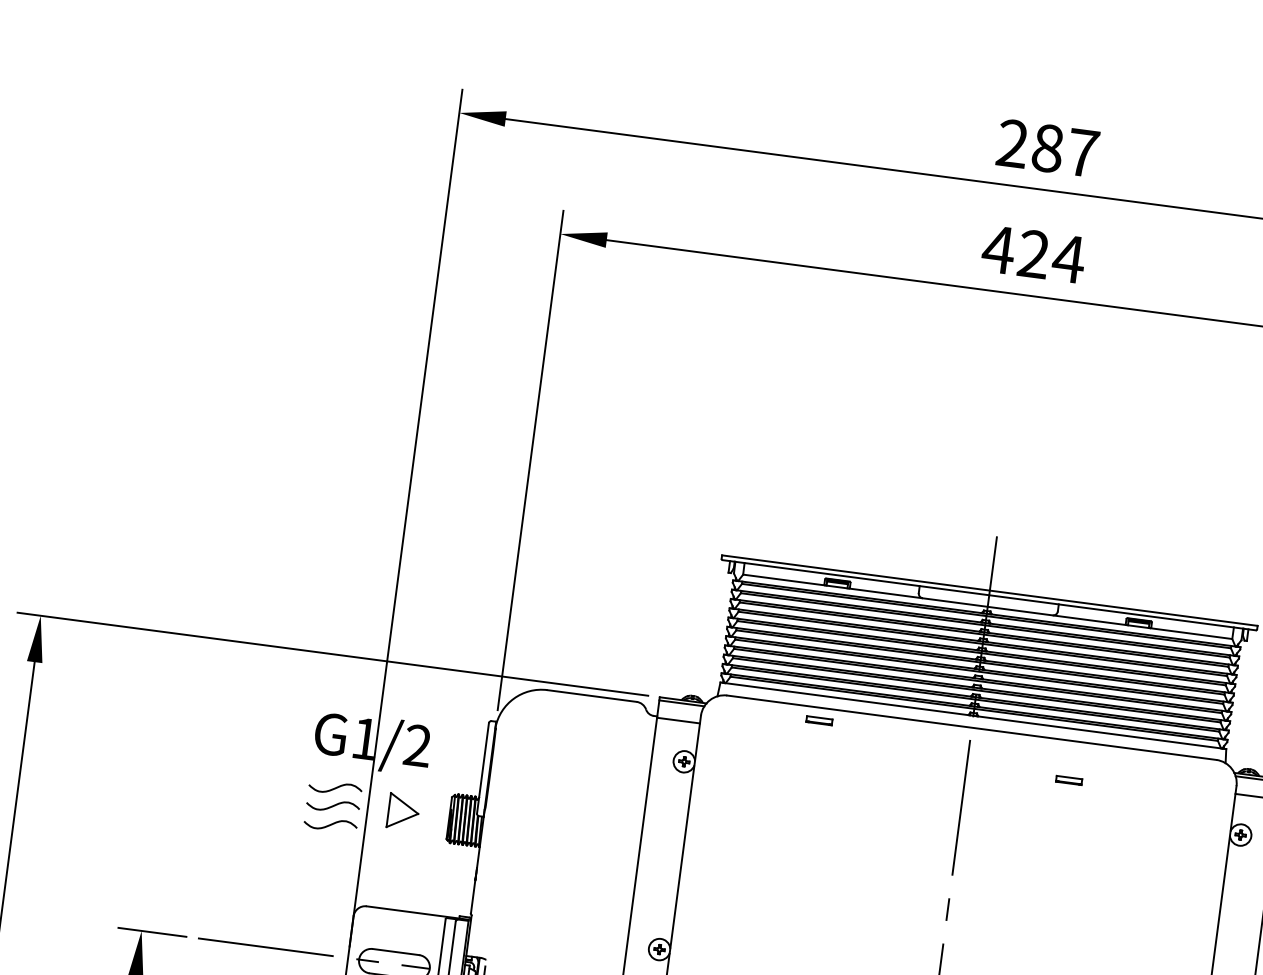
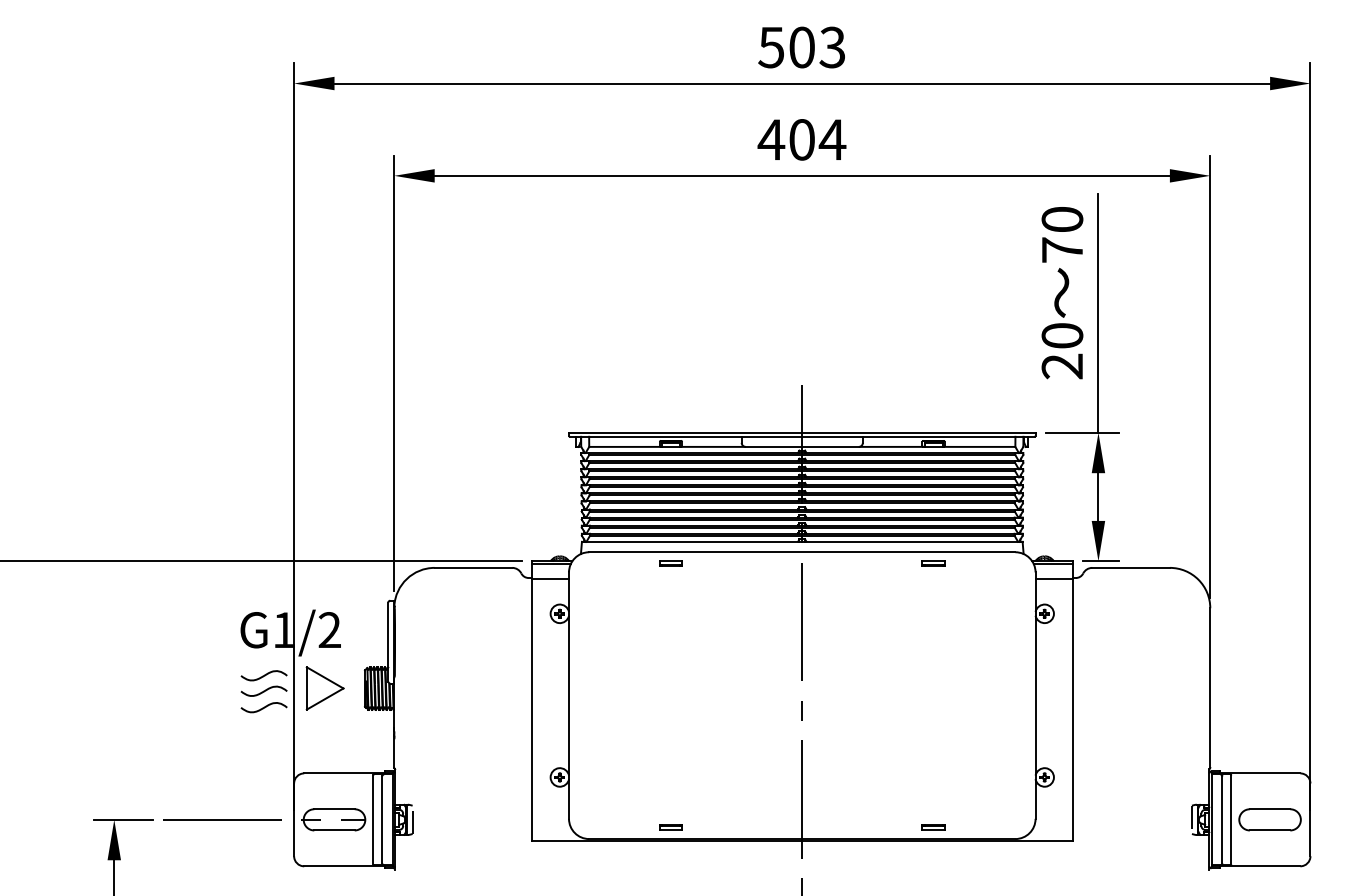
text: (1047, 148) -> (801, 47), 287 -> 503
text: (1033, 253) -> (801, 139), 424 -> 404
part: (1069, 780) -> (933, 563), moved
part: (402, 811) -> (324, 688), size x1.43

